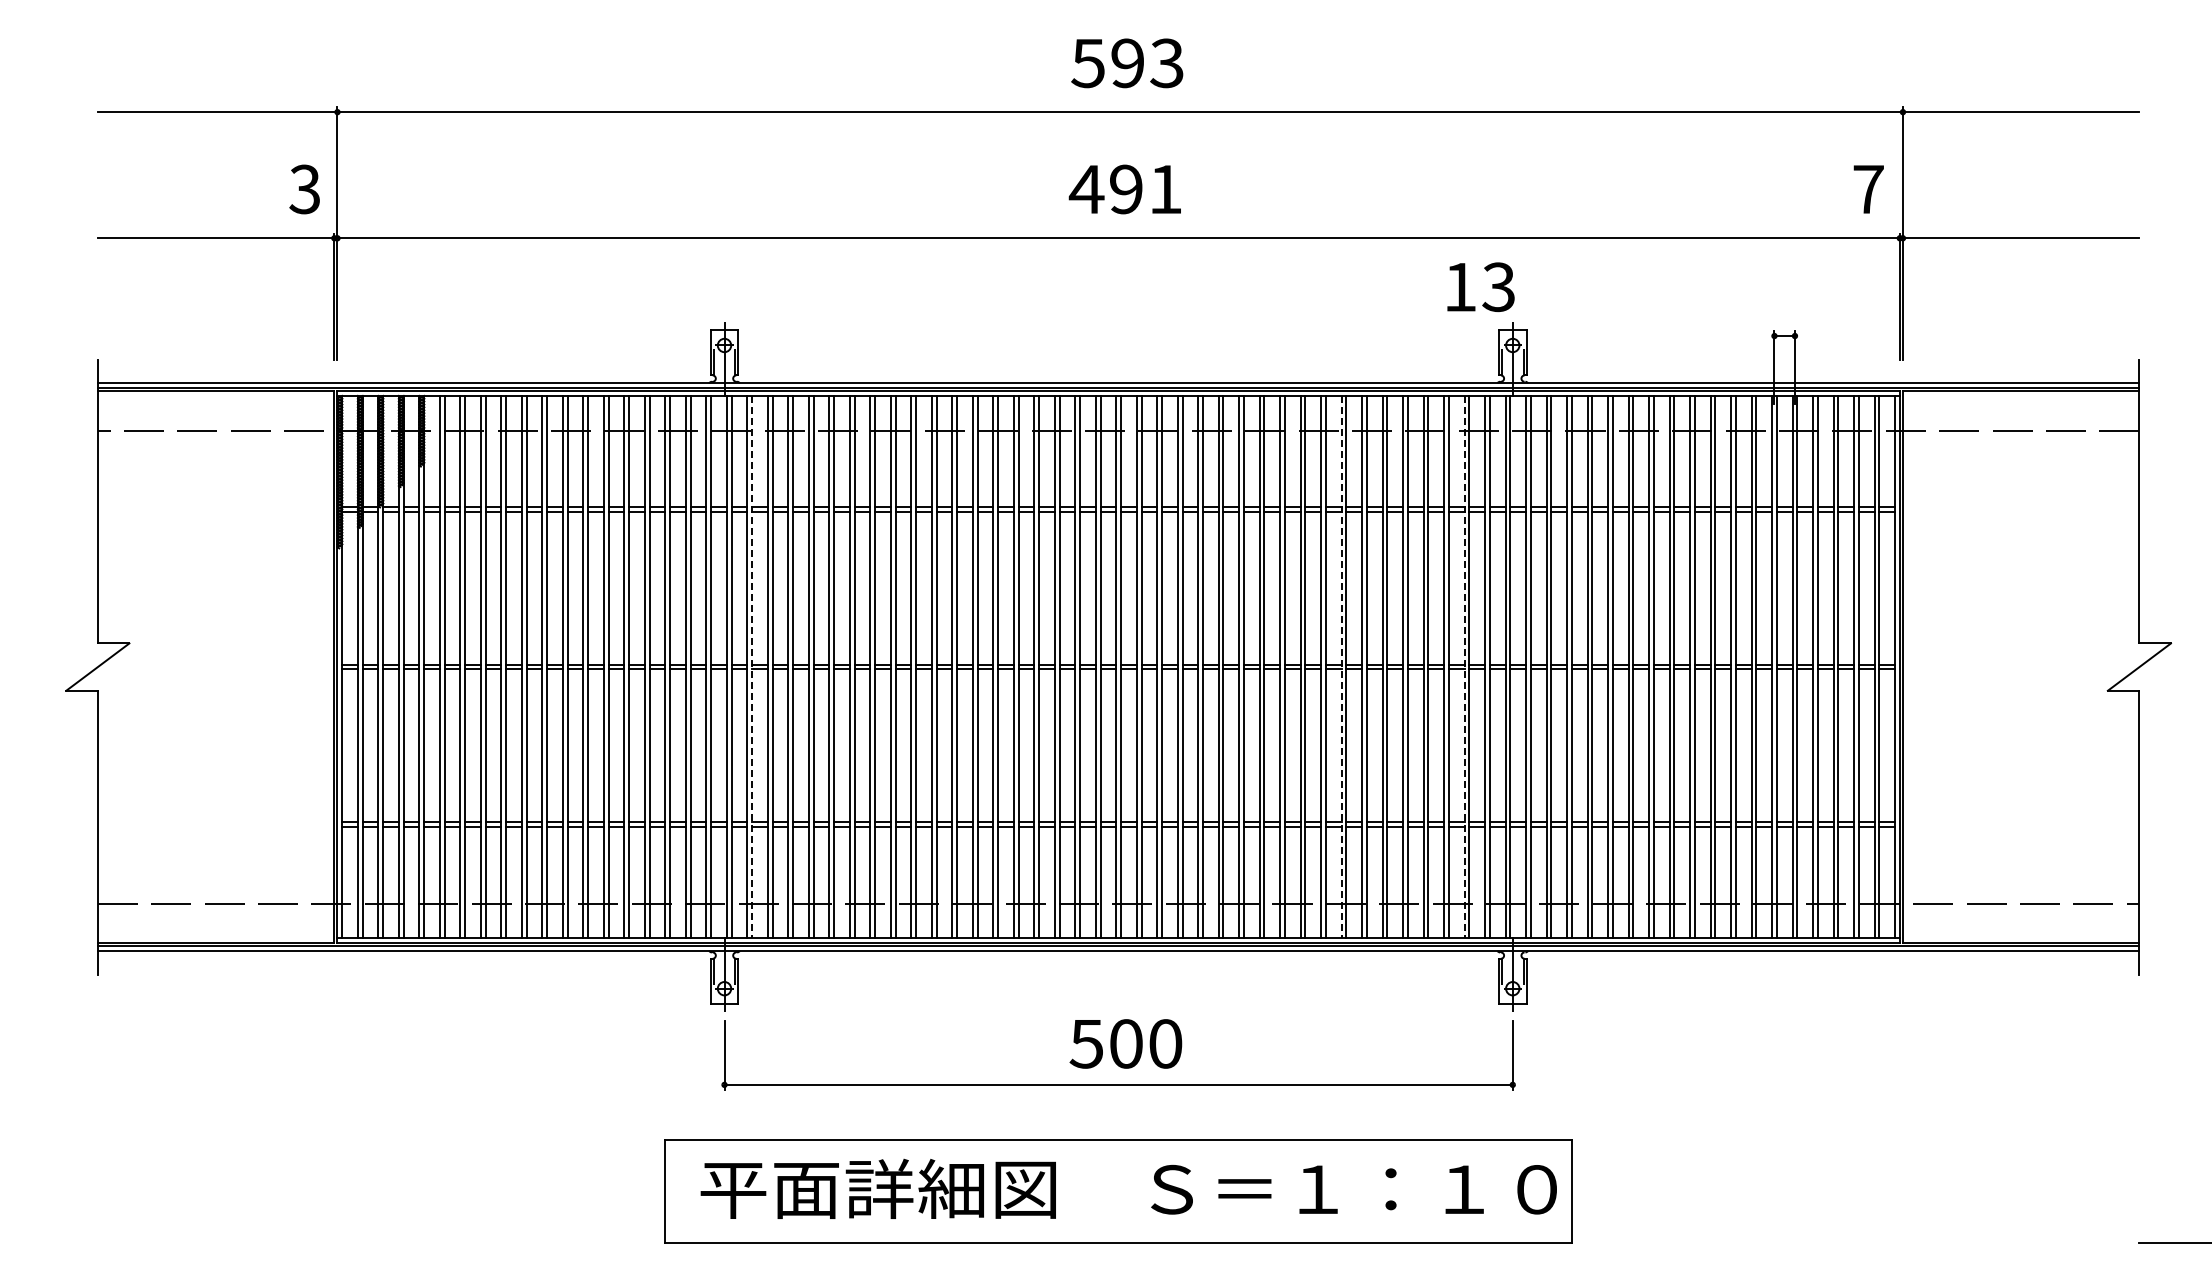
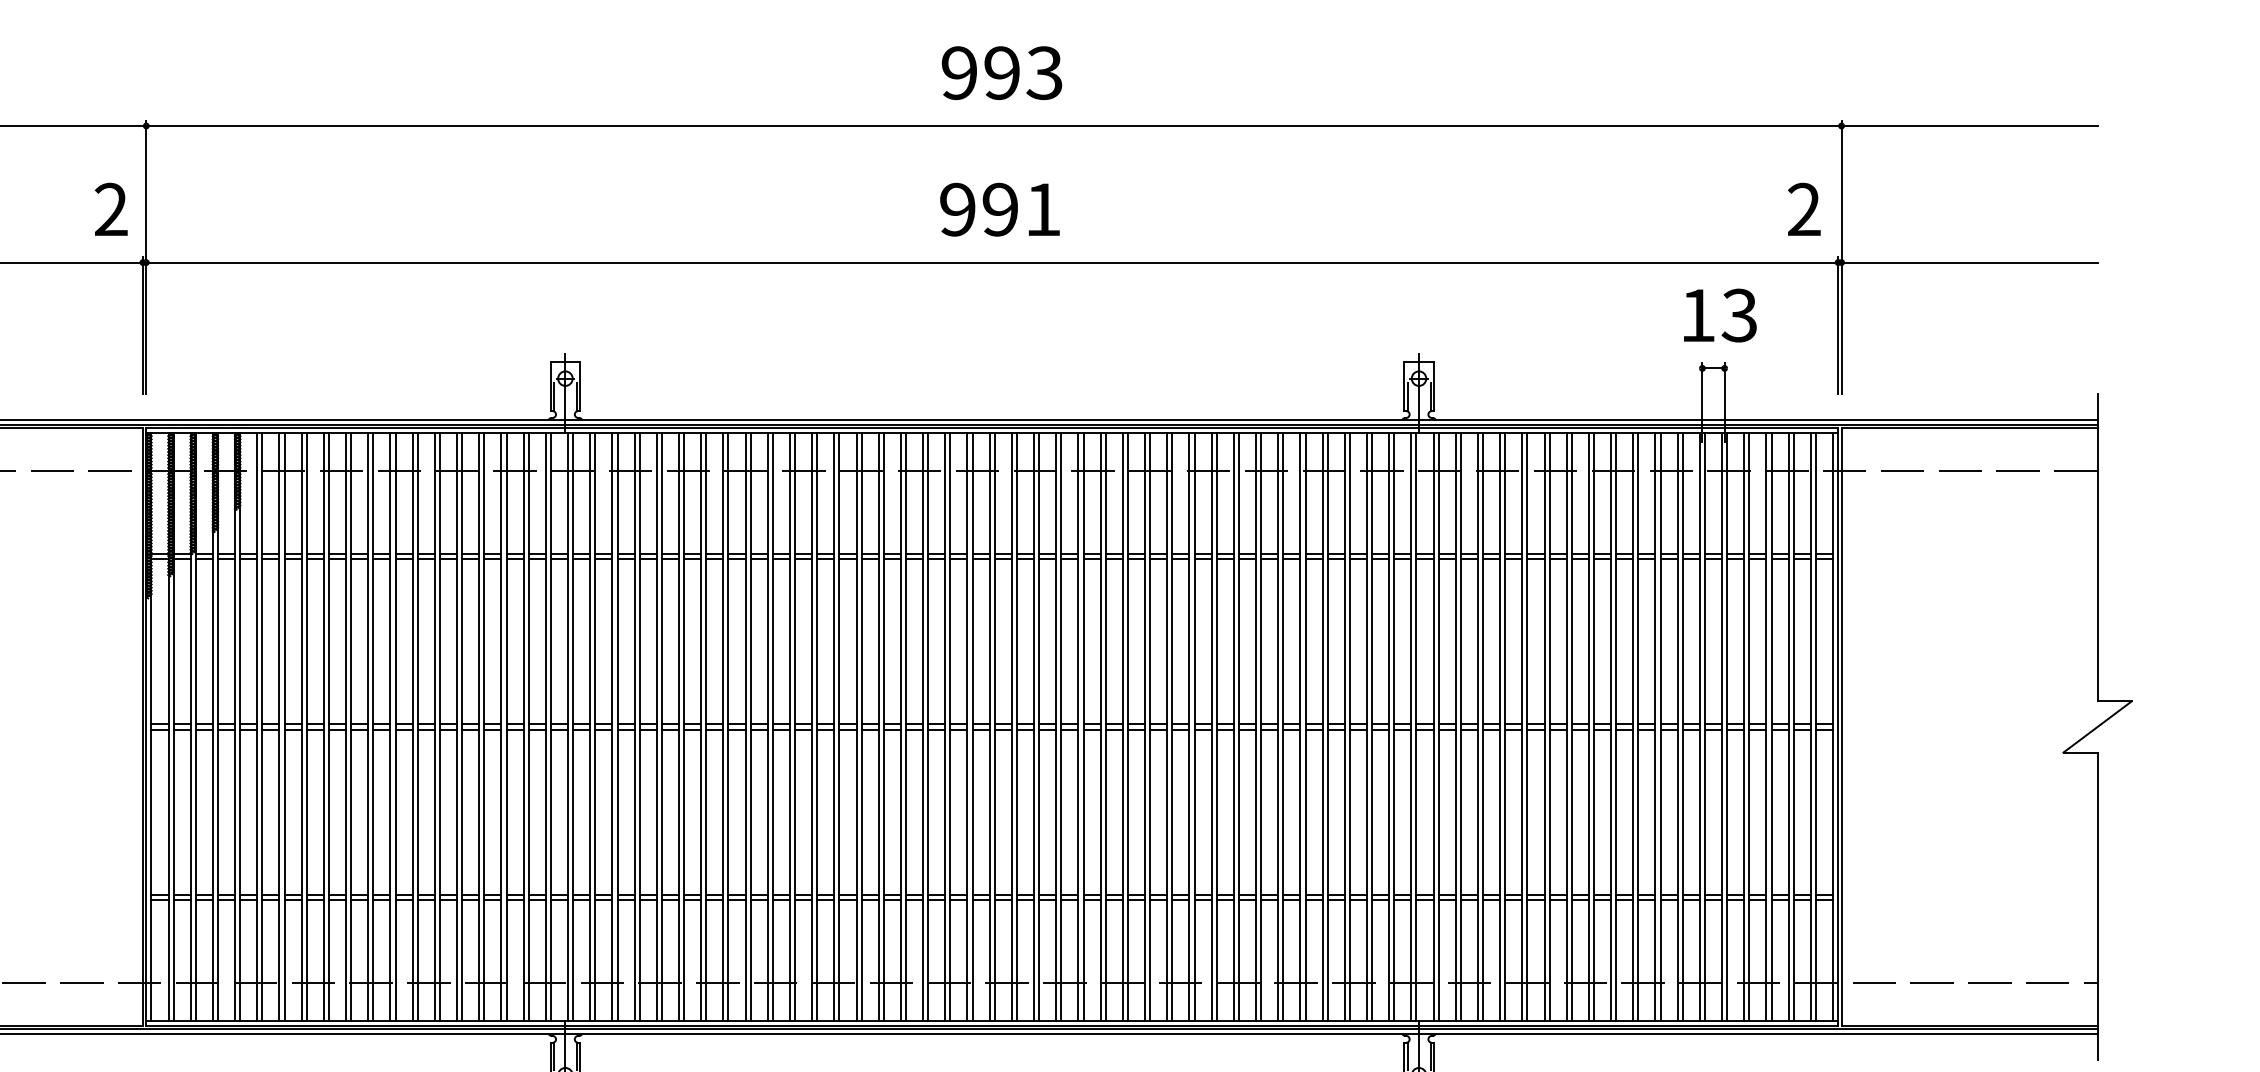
text: (1087, 63) -> (958, 73), 593 -> 993
text: (1868, 188) -> (1804, 208), 7 -> 2
text: (304, 189) -> (110, 209), 3 -> 2
text: (1086, 189) -> (957, 209), 491 -> 991
text: (1480, 287) -> (1719, 315), moved
line: (752, 667) -> (595, 727), dashed -> solid
line: (1341, 667) -> (1233, 727), dashed -> solid
line: (1464, 667) -> (1366, 727), dashed -> solid

